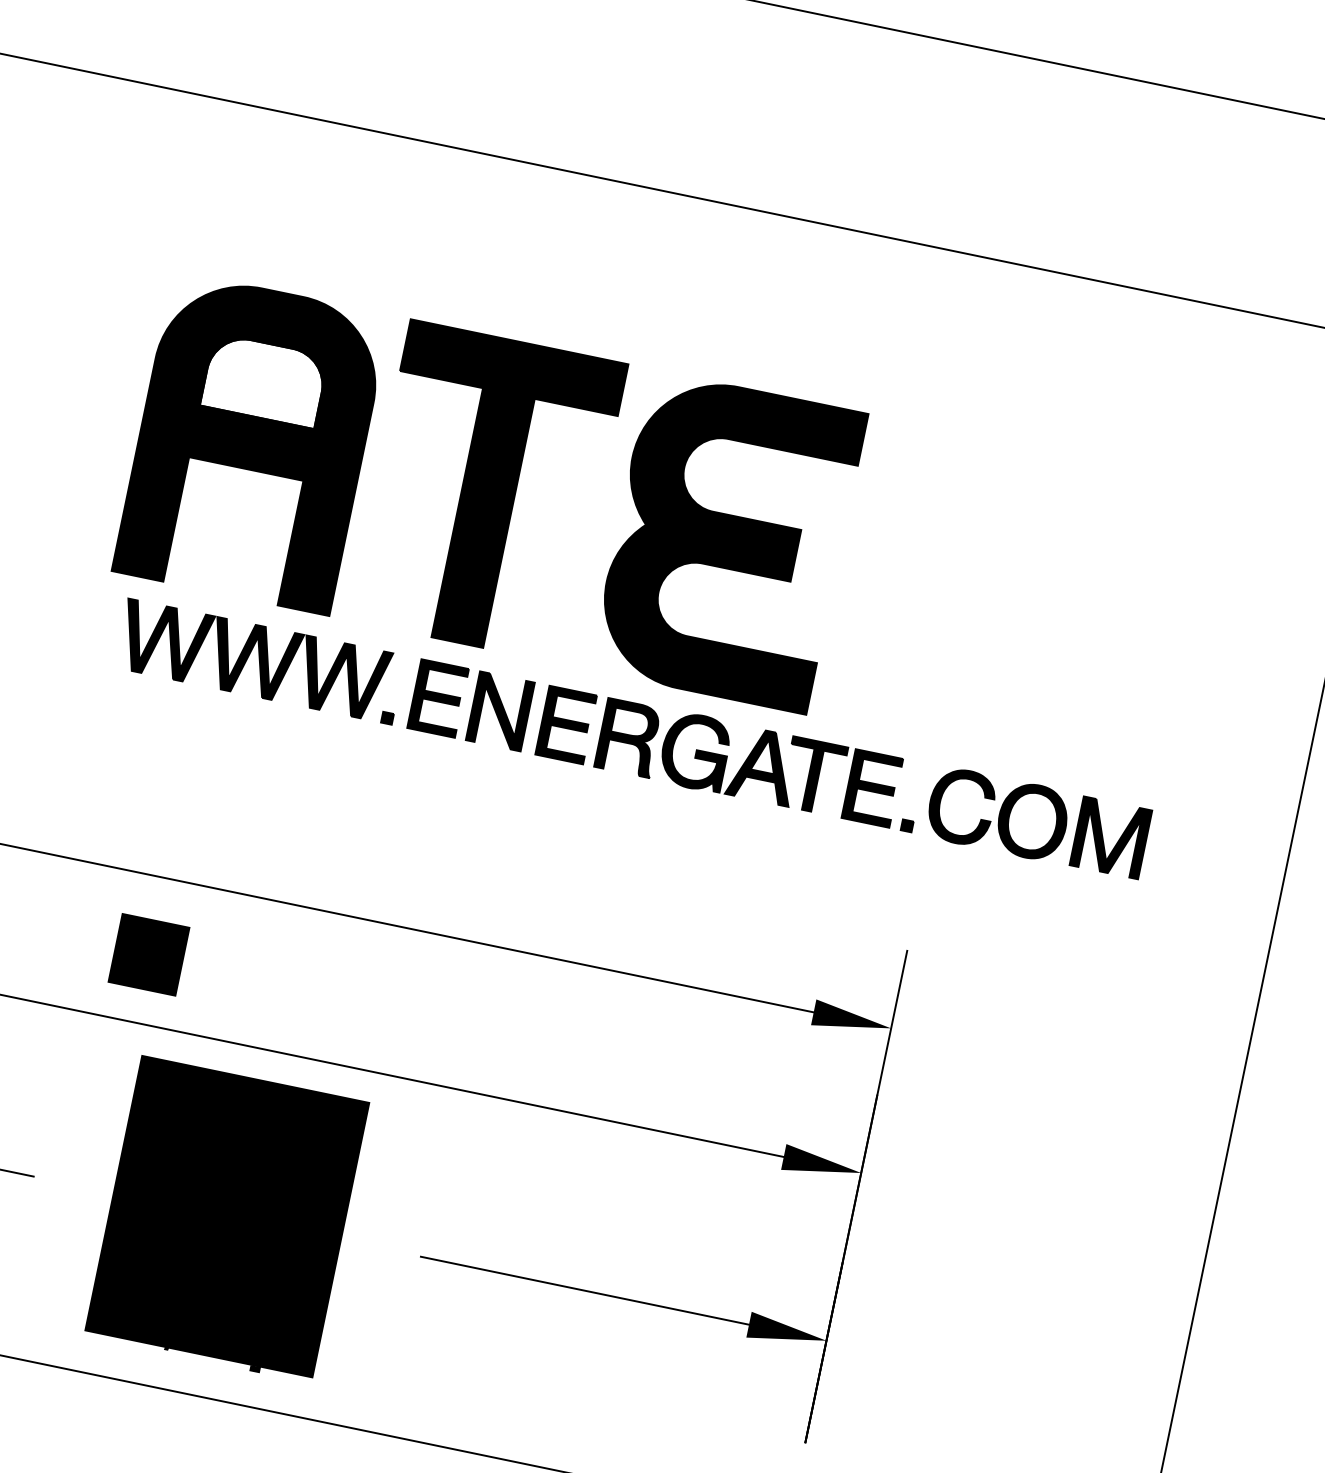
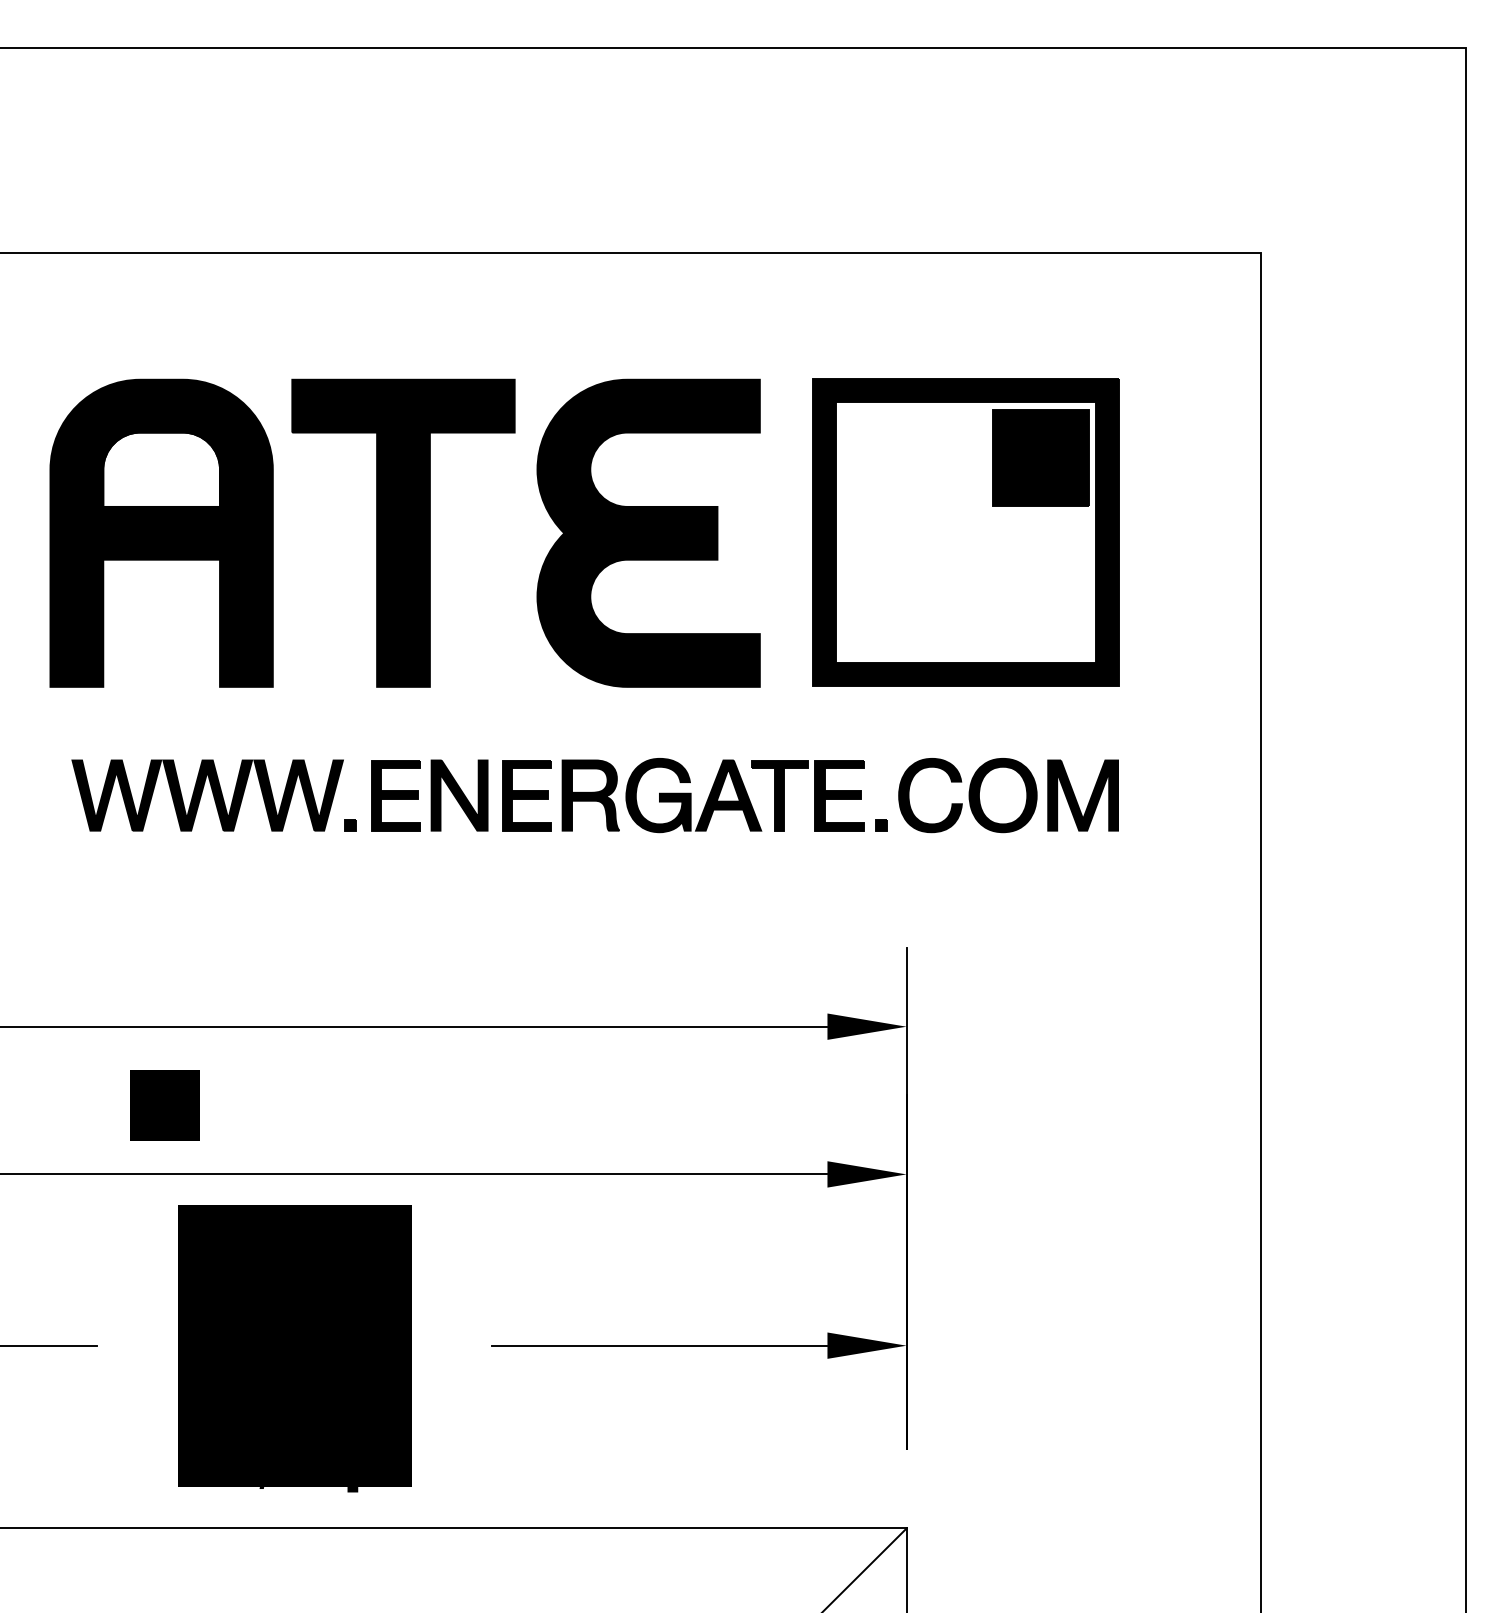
part: (489, 491) -> (404, 532), moved
part: (1049, 556) -> (965, 532), added

